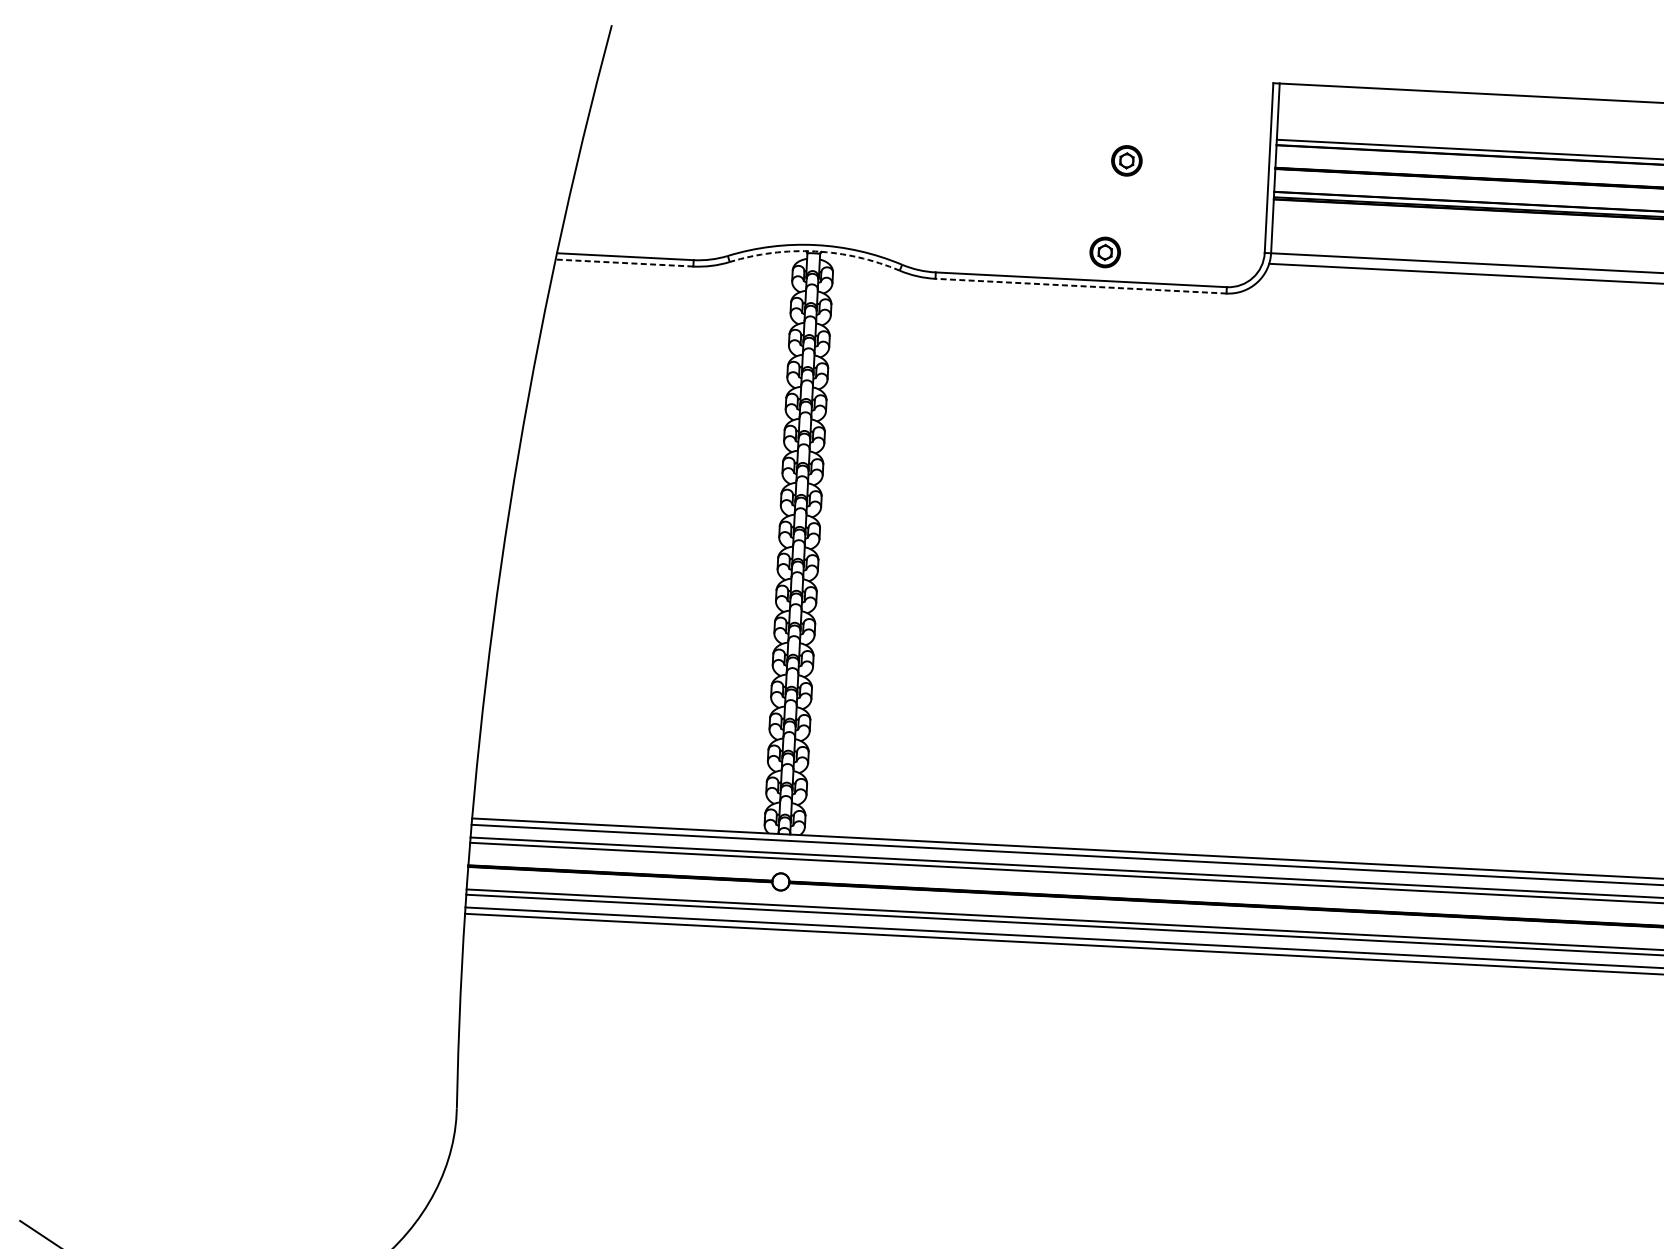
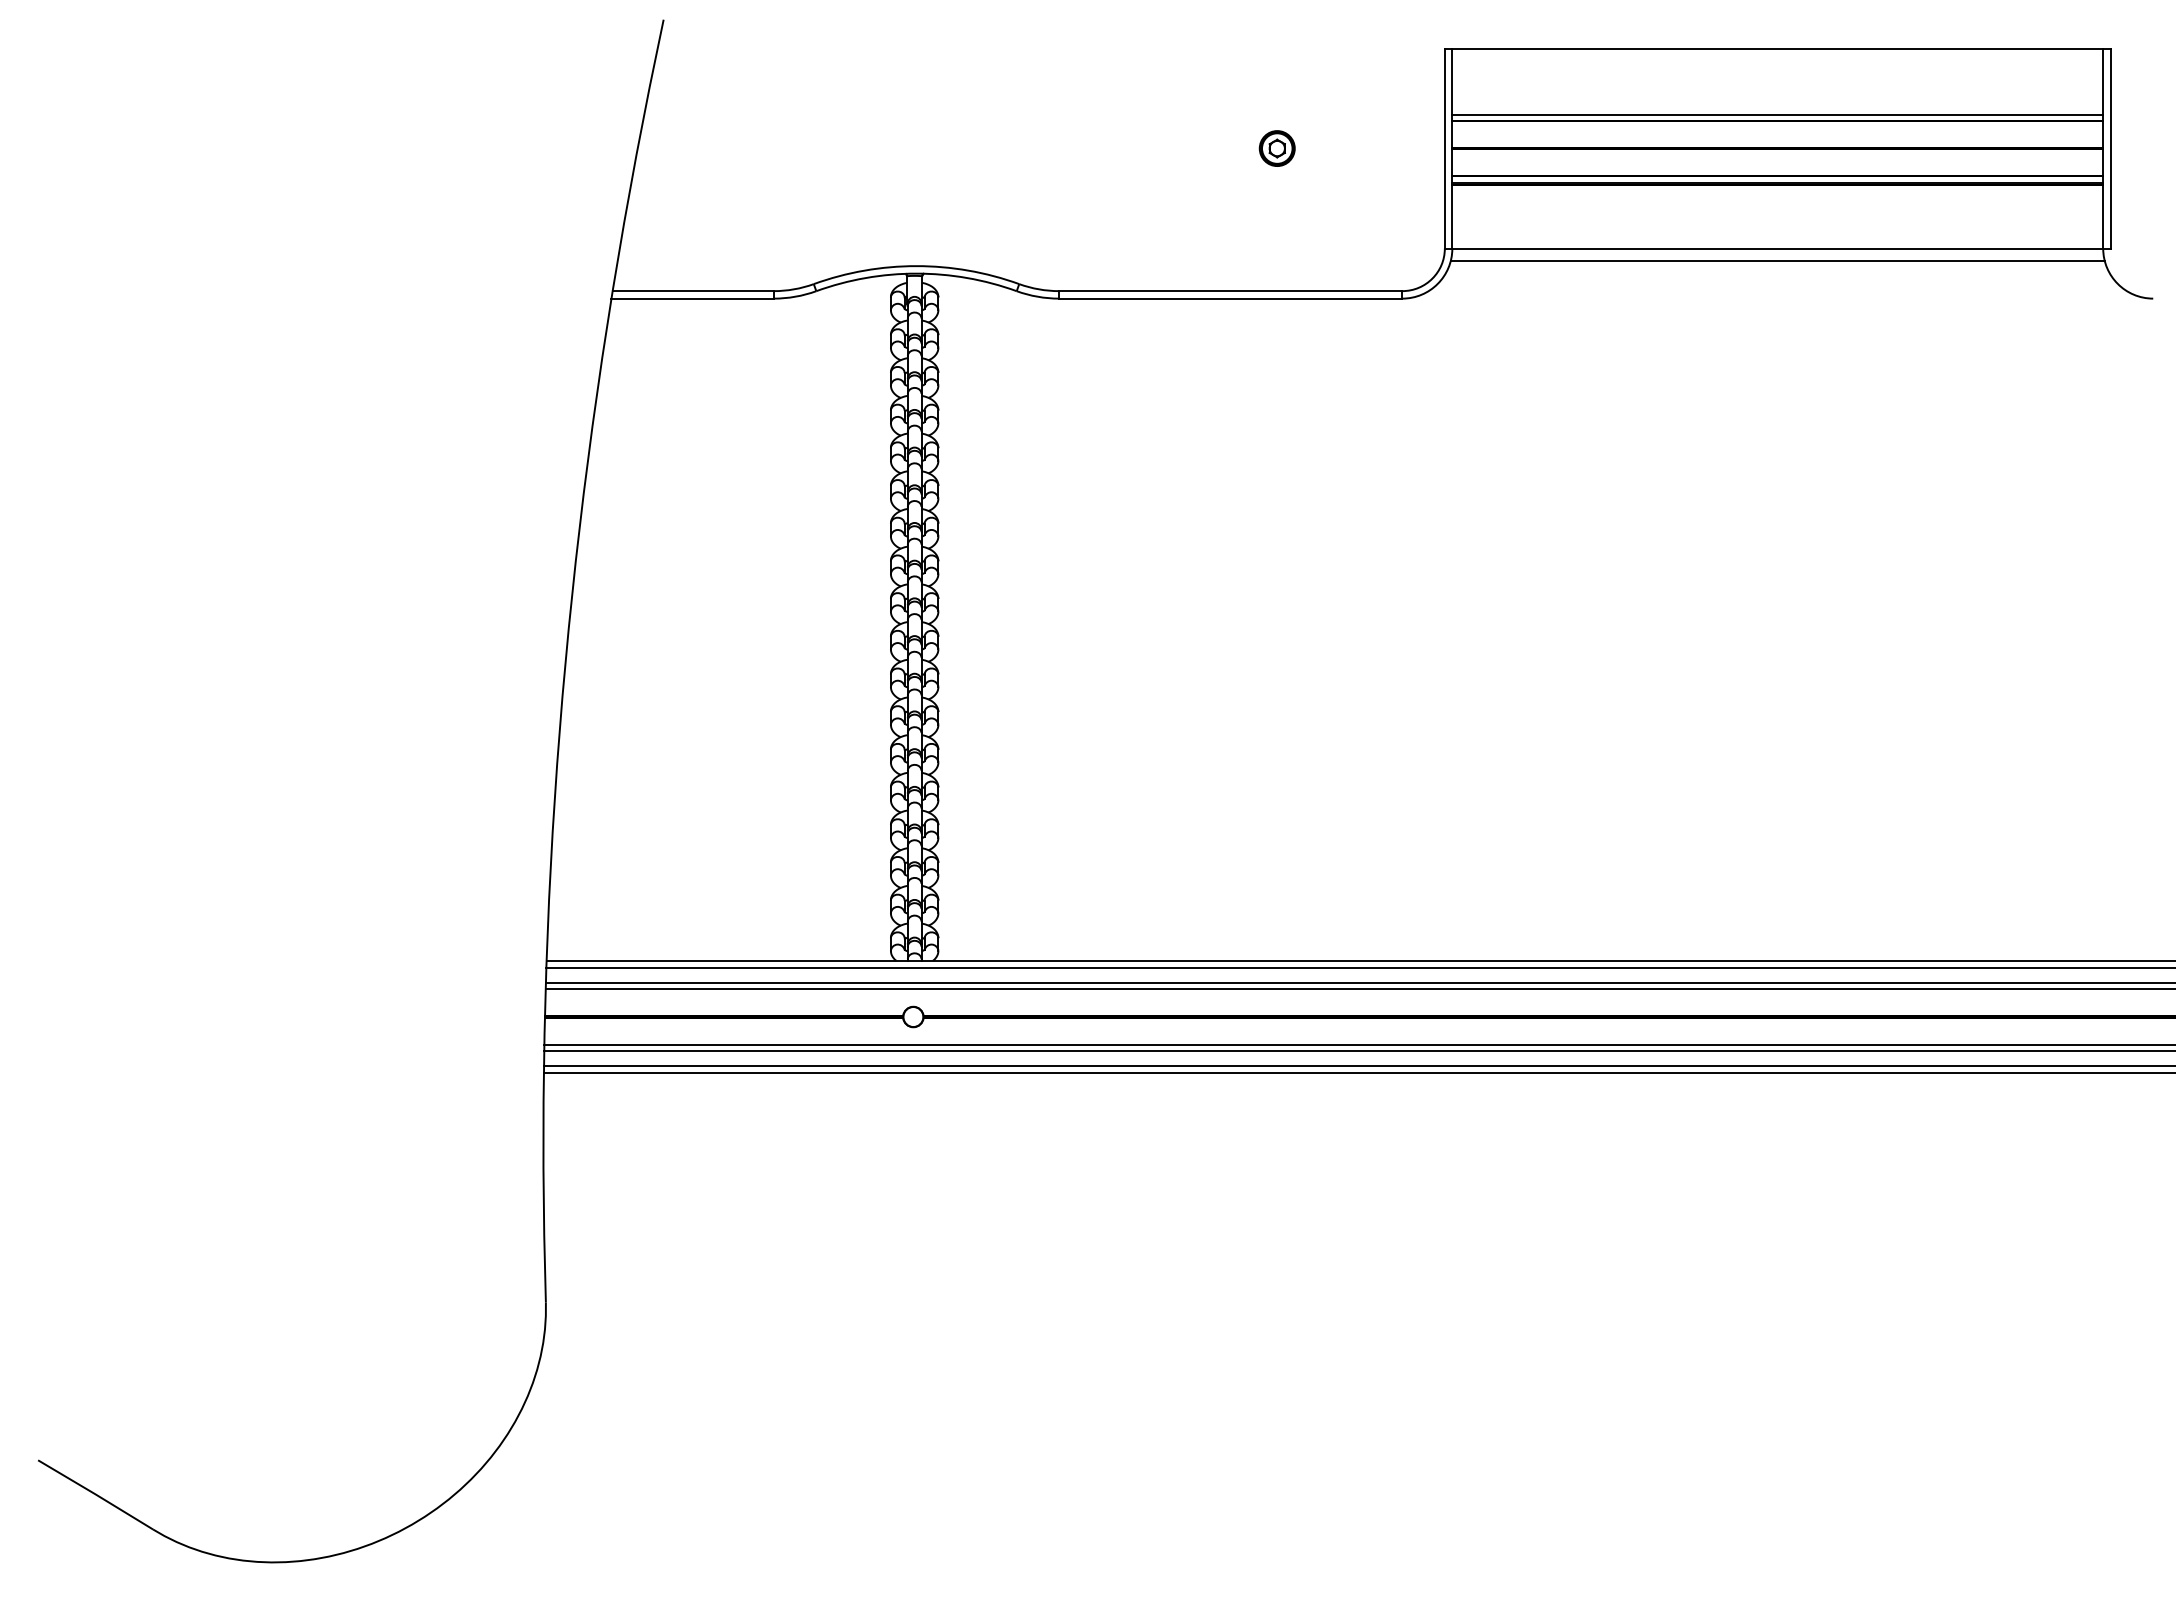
arc: (815, 251) -> (916, 273), dashed -> solid
part: (1104, 252) -> (1256, 257), removed
line: (624, 262) -> (692, 298), dashed -> solid
line: (1080, 286) -> (1230, 298), dashed -> solid

